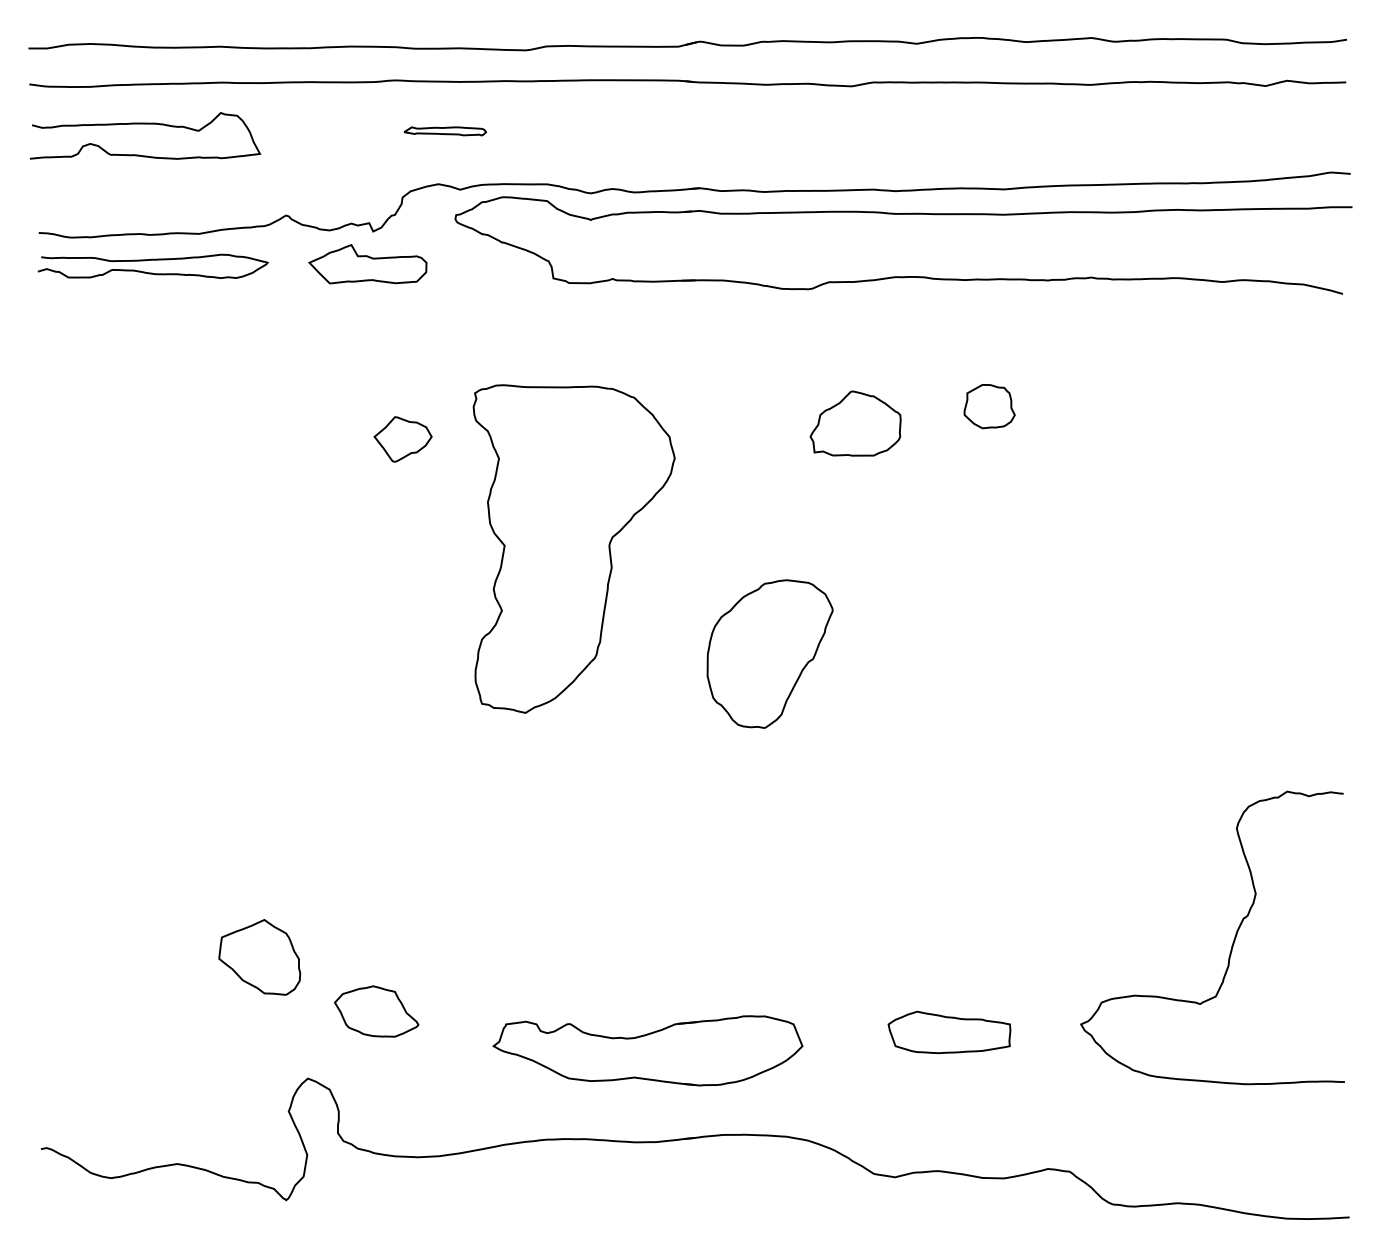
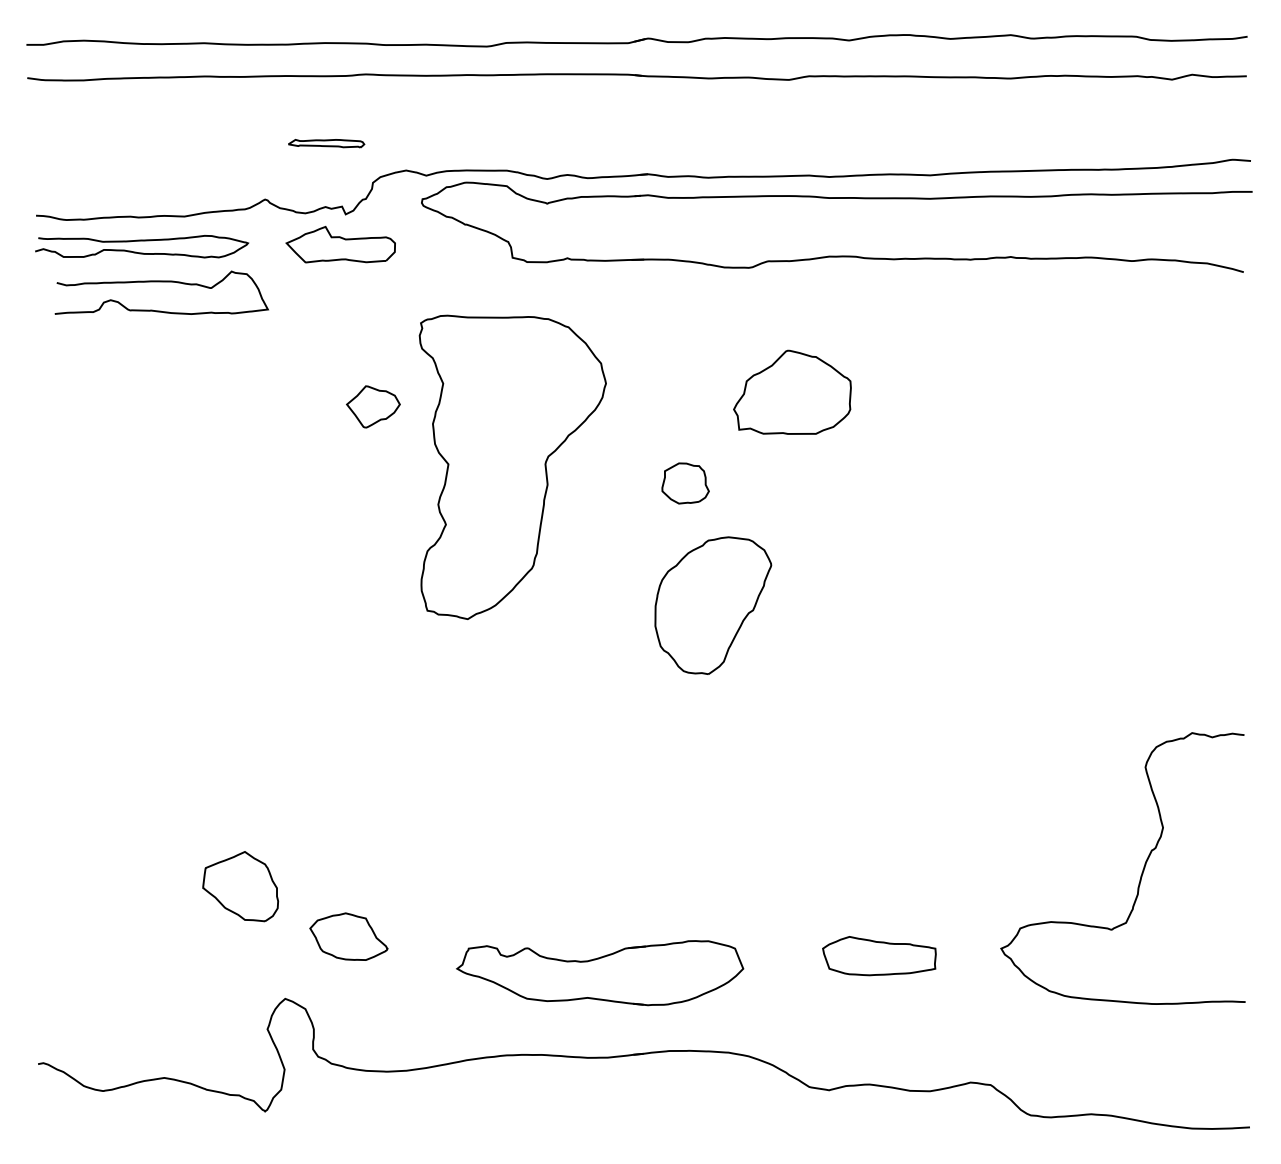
curve: (145, 124) -> (161, 282), moved
part: (445, 131) -> (326, 143), moved
part: (989, 406) -> (685, 483), moved
part: (855, 422) -> (792, 391), size x1.4
part: (573, 549) -> (512, 467), moved

